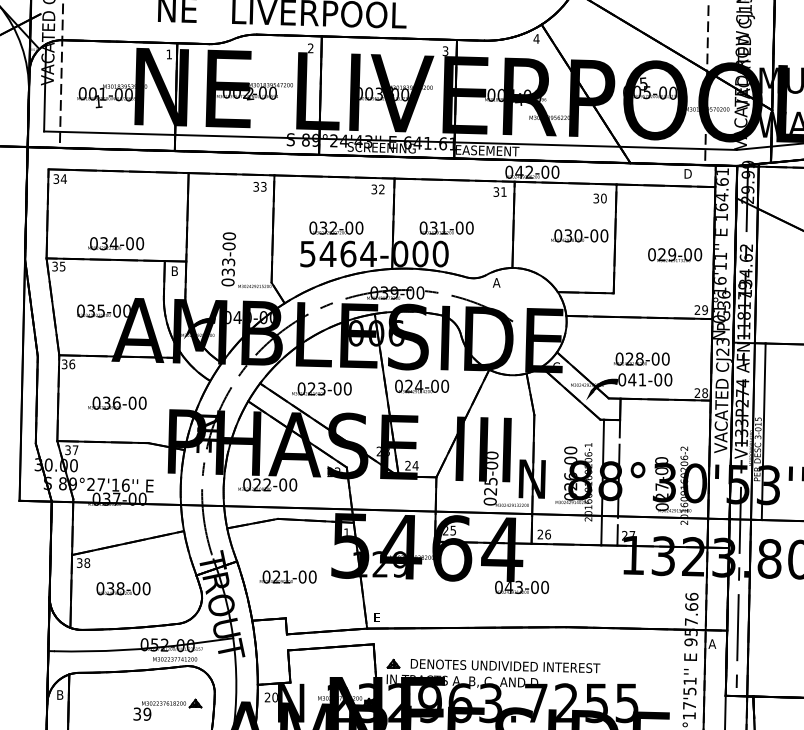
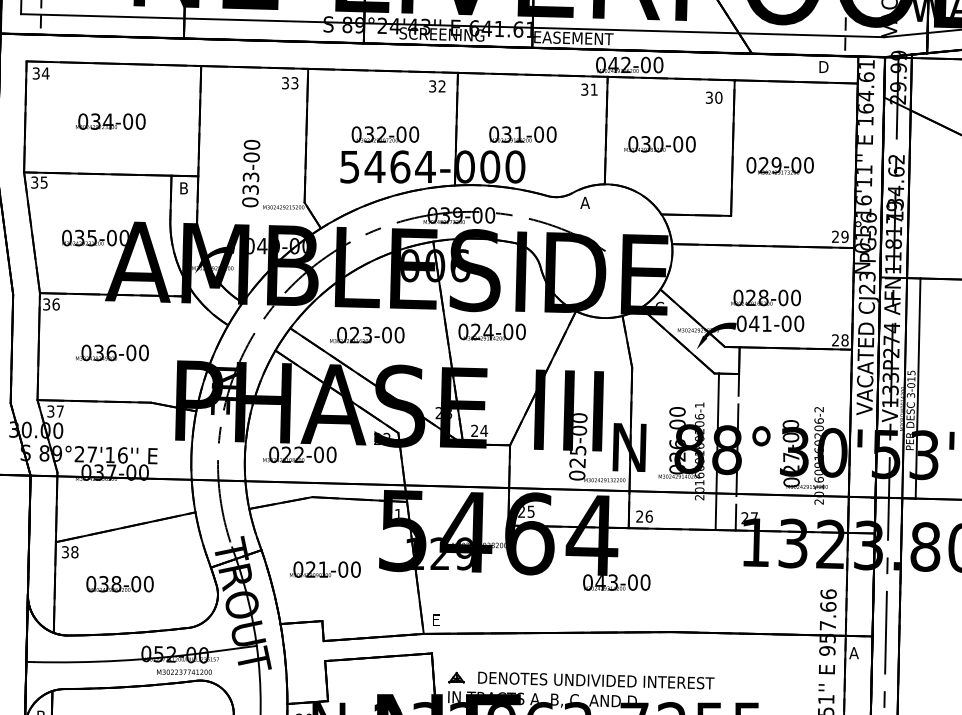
text: (579, 235) -> (659, 143), moved
text: (116, 243) -> (111, 121), moved
text: (675, 255) -> (780, 166), moved

